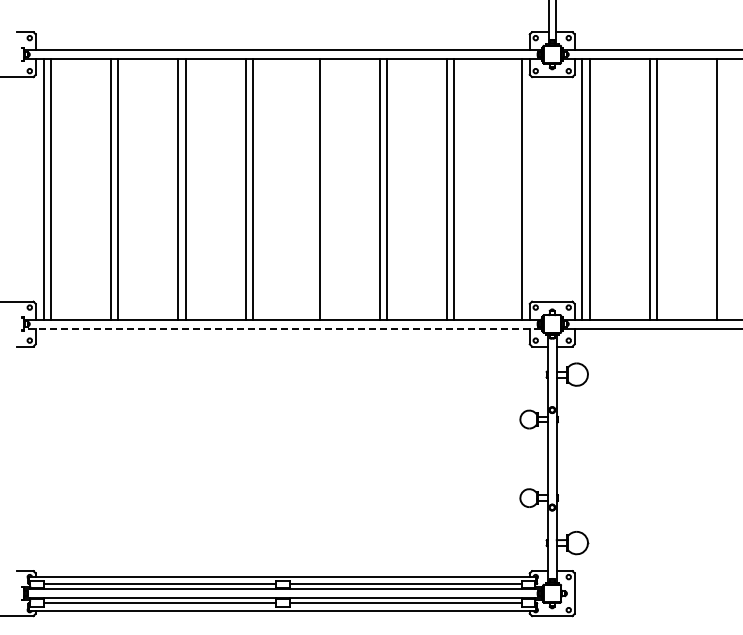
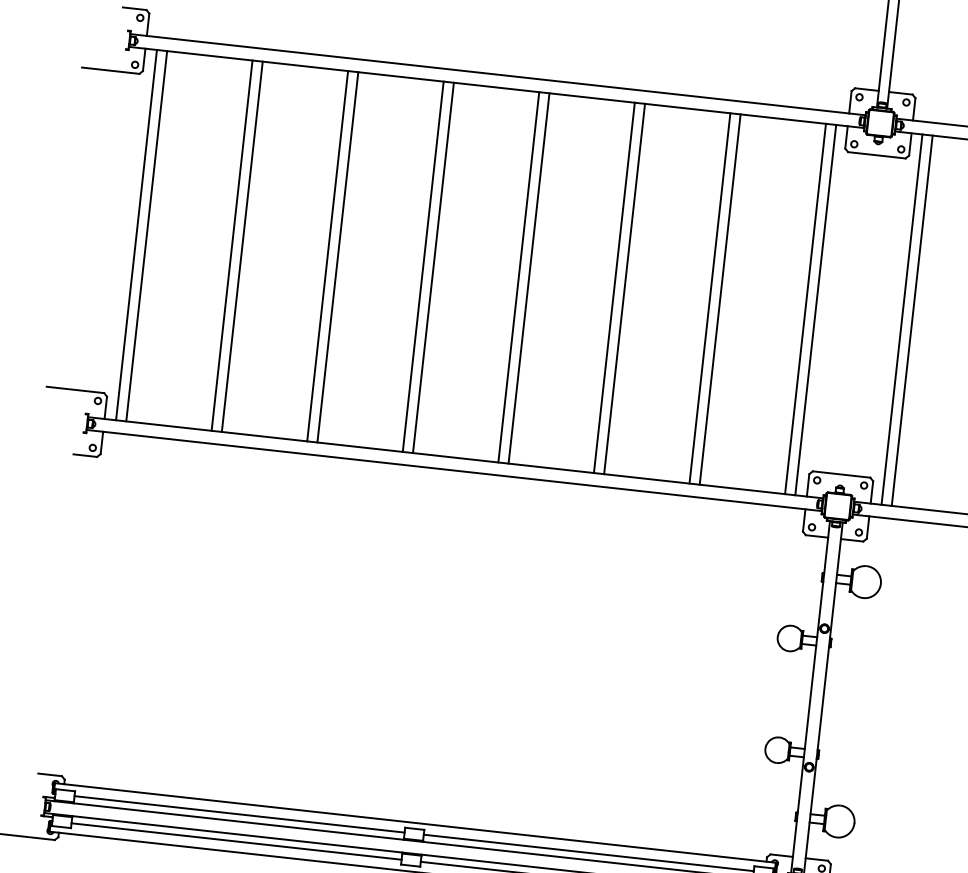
line: (312, 189) -> (518, 277), added
line: (514, 189) -> (805, 309), added
line: (282, 328) -> (453, 470), dashed -> solid

